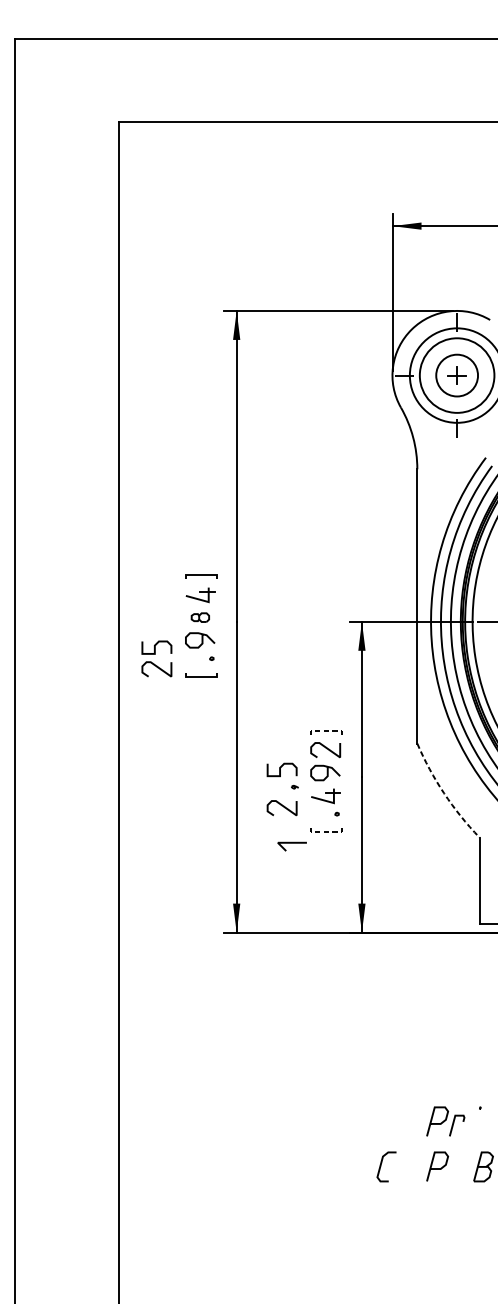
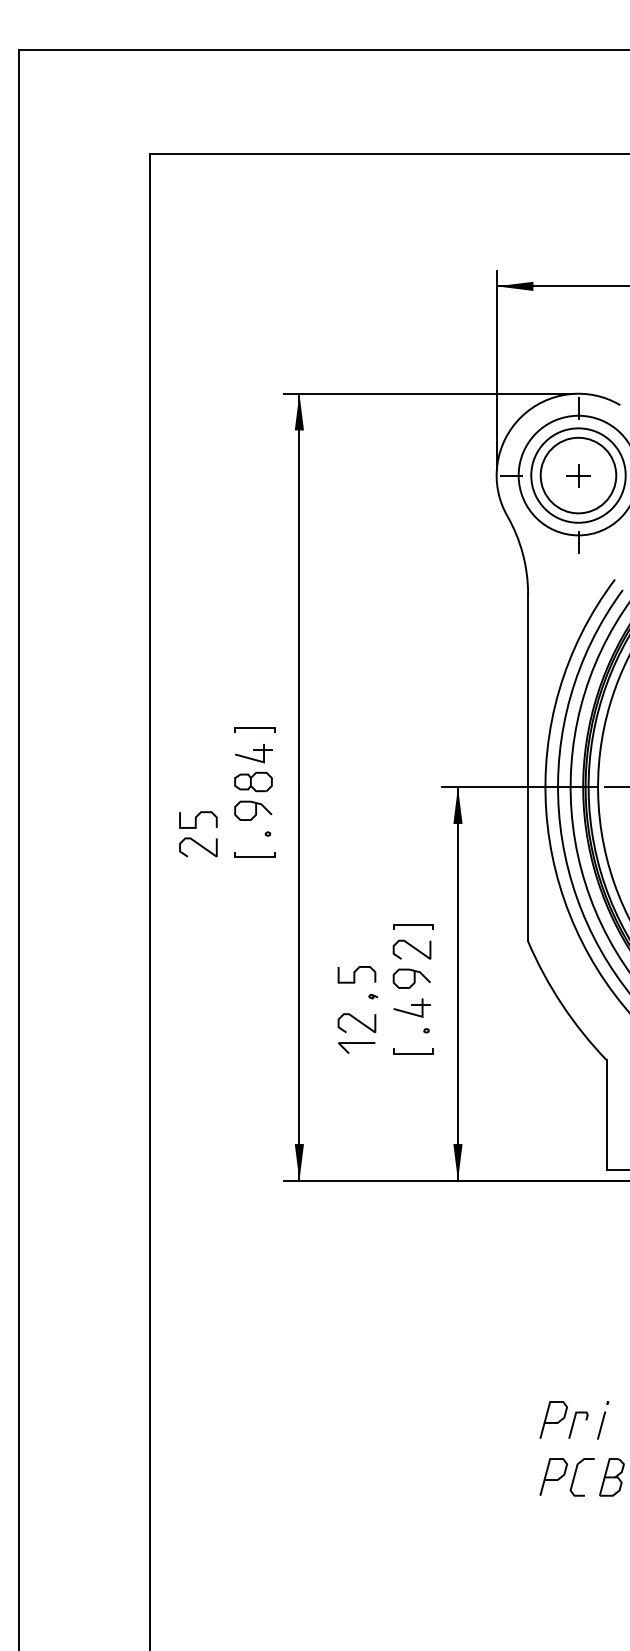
circle: (457, 375) -> (578, 475), size x1.43
part: (200, 617) -> (253, 781), size x1.67
line: (326, 730) -> (413, 924), dashed -> solid
arc: (444, 793) -> (562, 1004), dashed -> solid
line: (326, 832) -> (413, 1053), dashed -> solid
line: (292, 843) -> (356, 1043), moved
line: (475, 1125) -> (601, 1425), added
curve: (381, 1166) -> (575, 1476), moved

